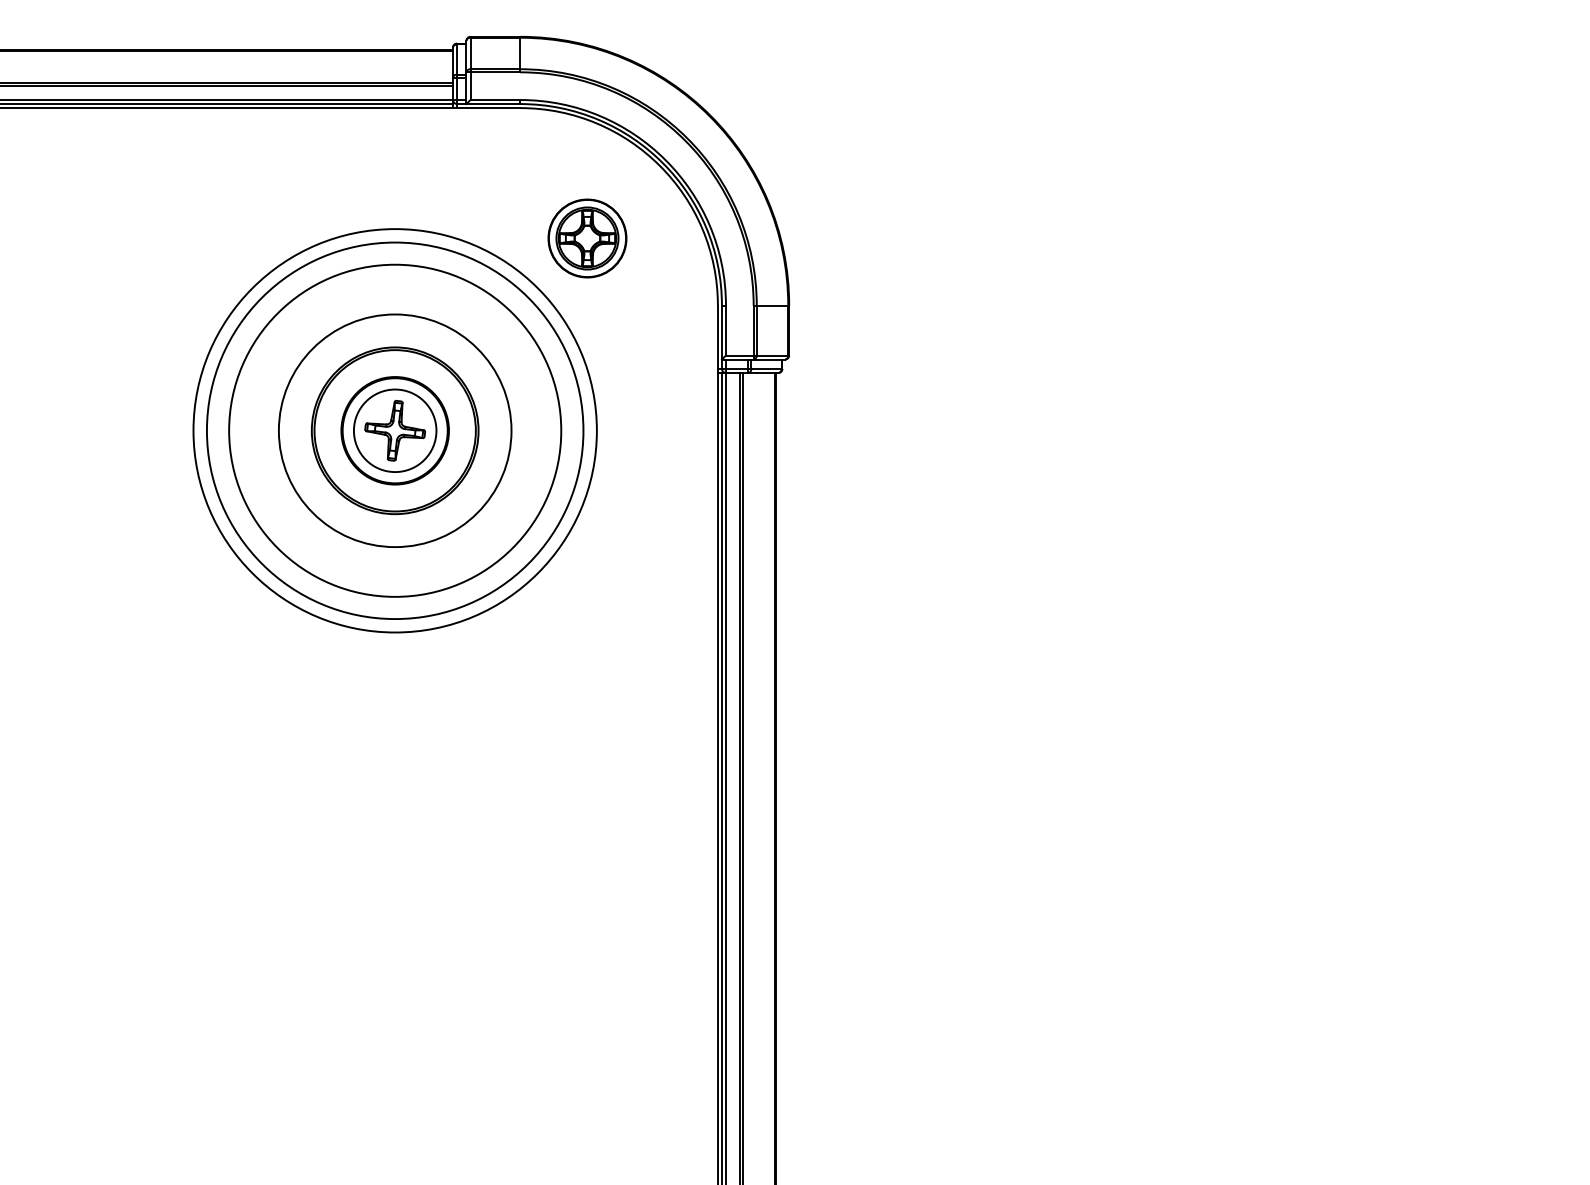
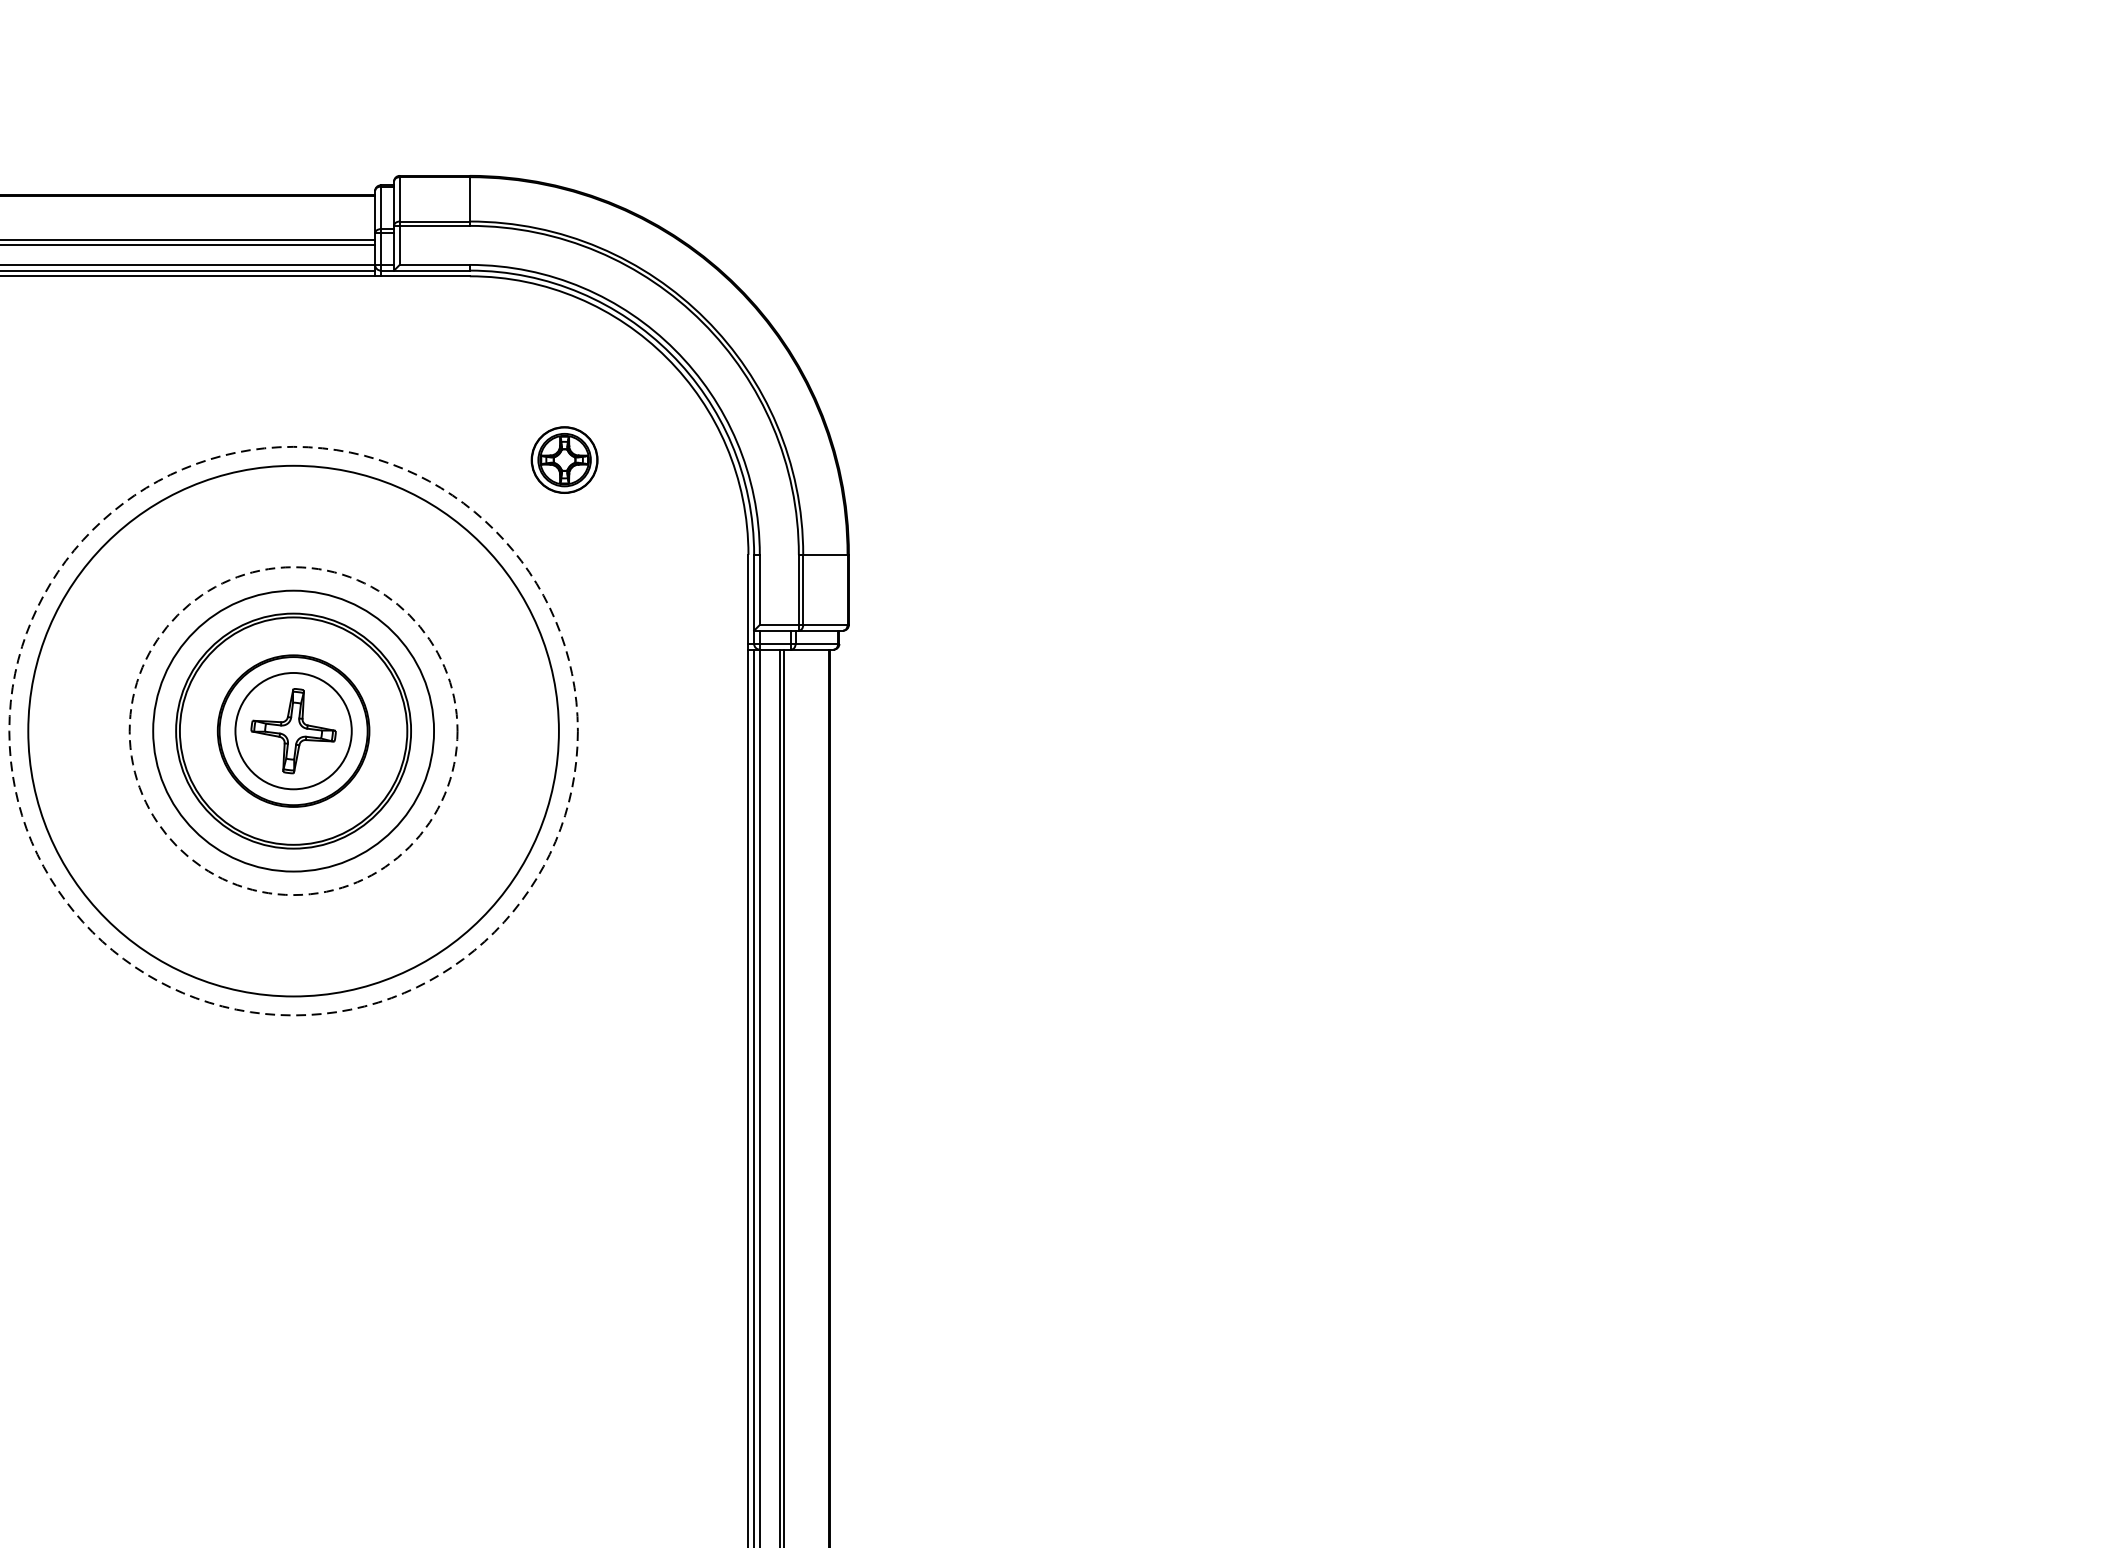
part: (587, 238) -> (564, 460), size x0.6
circle: (394, 430) -> (292, 730), solid -> dashed
circle: (394, 430) -> (292, 730), solid -> dashed
circle: (395, 430) -> (294, 730), size x0.6

